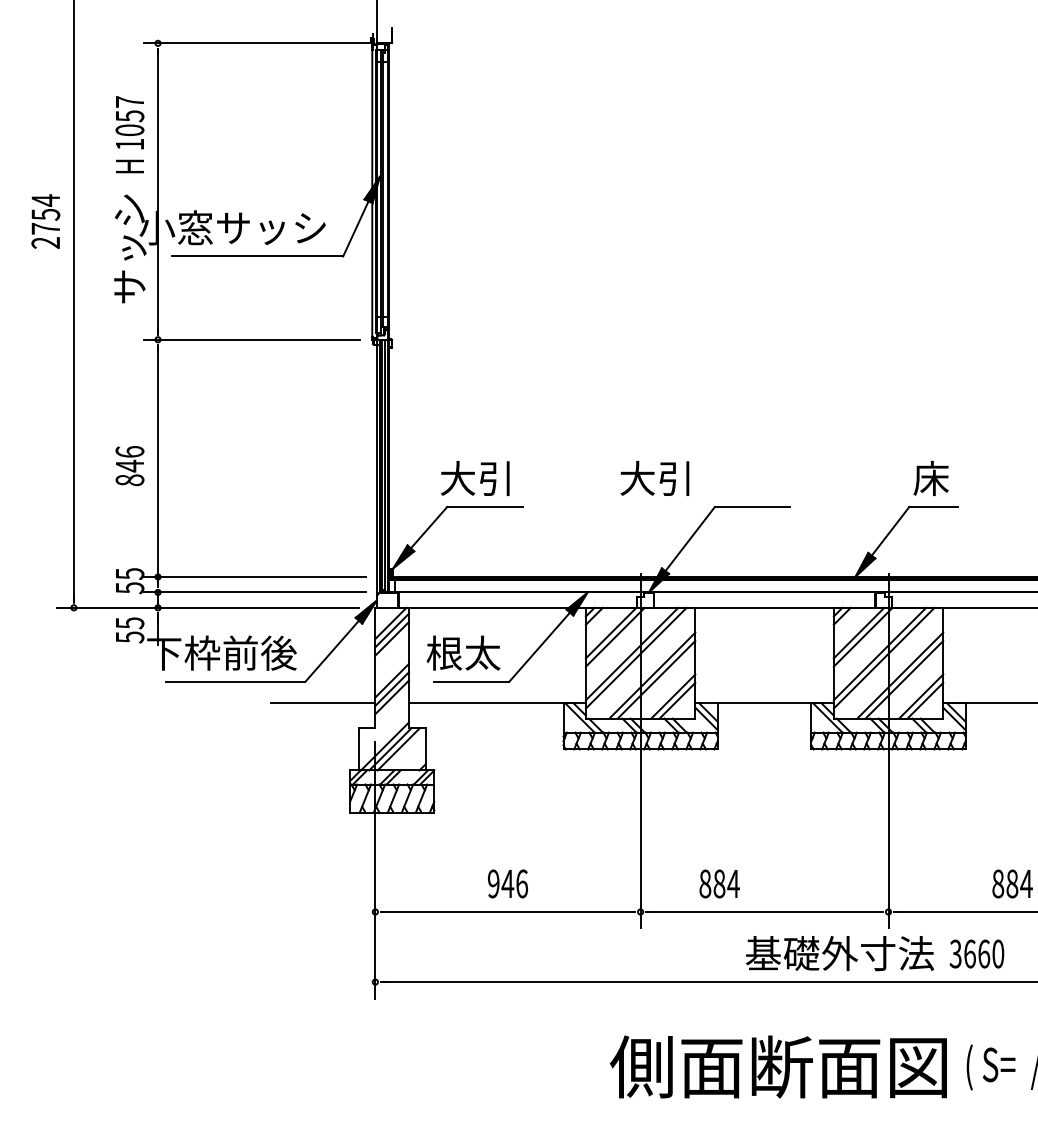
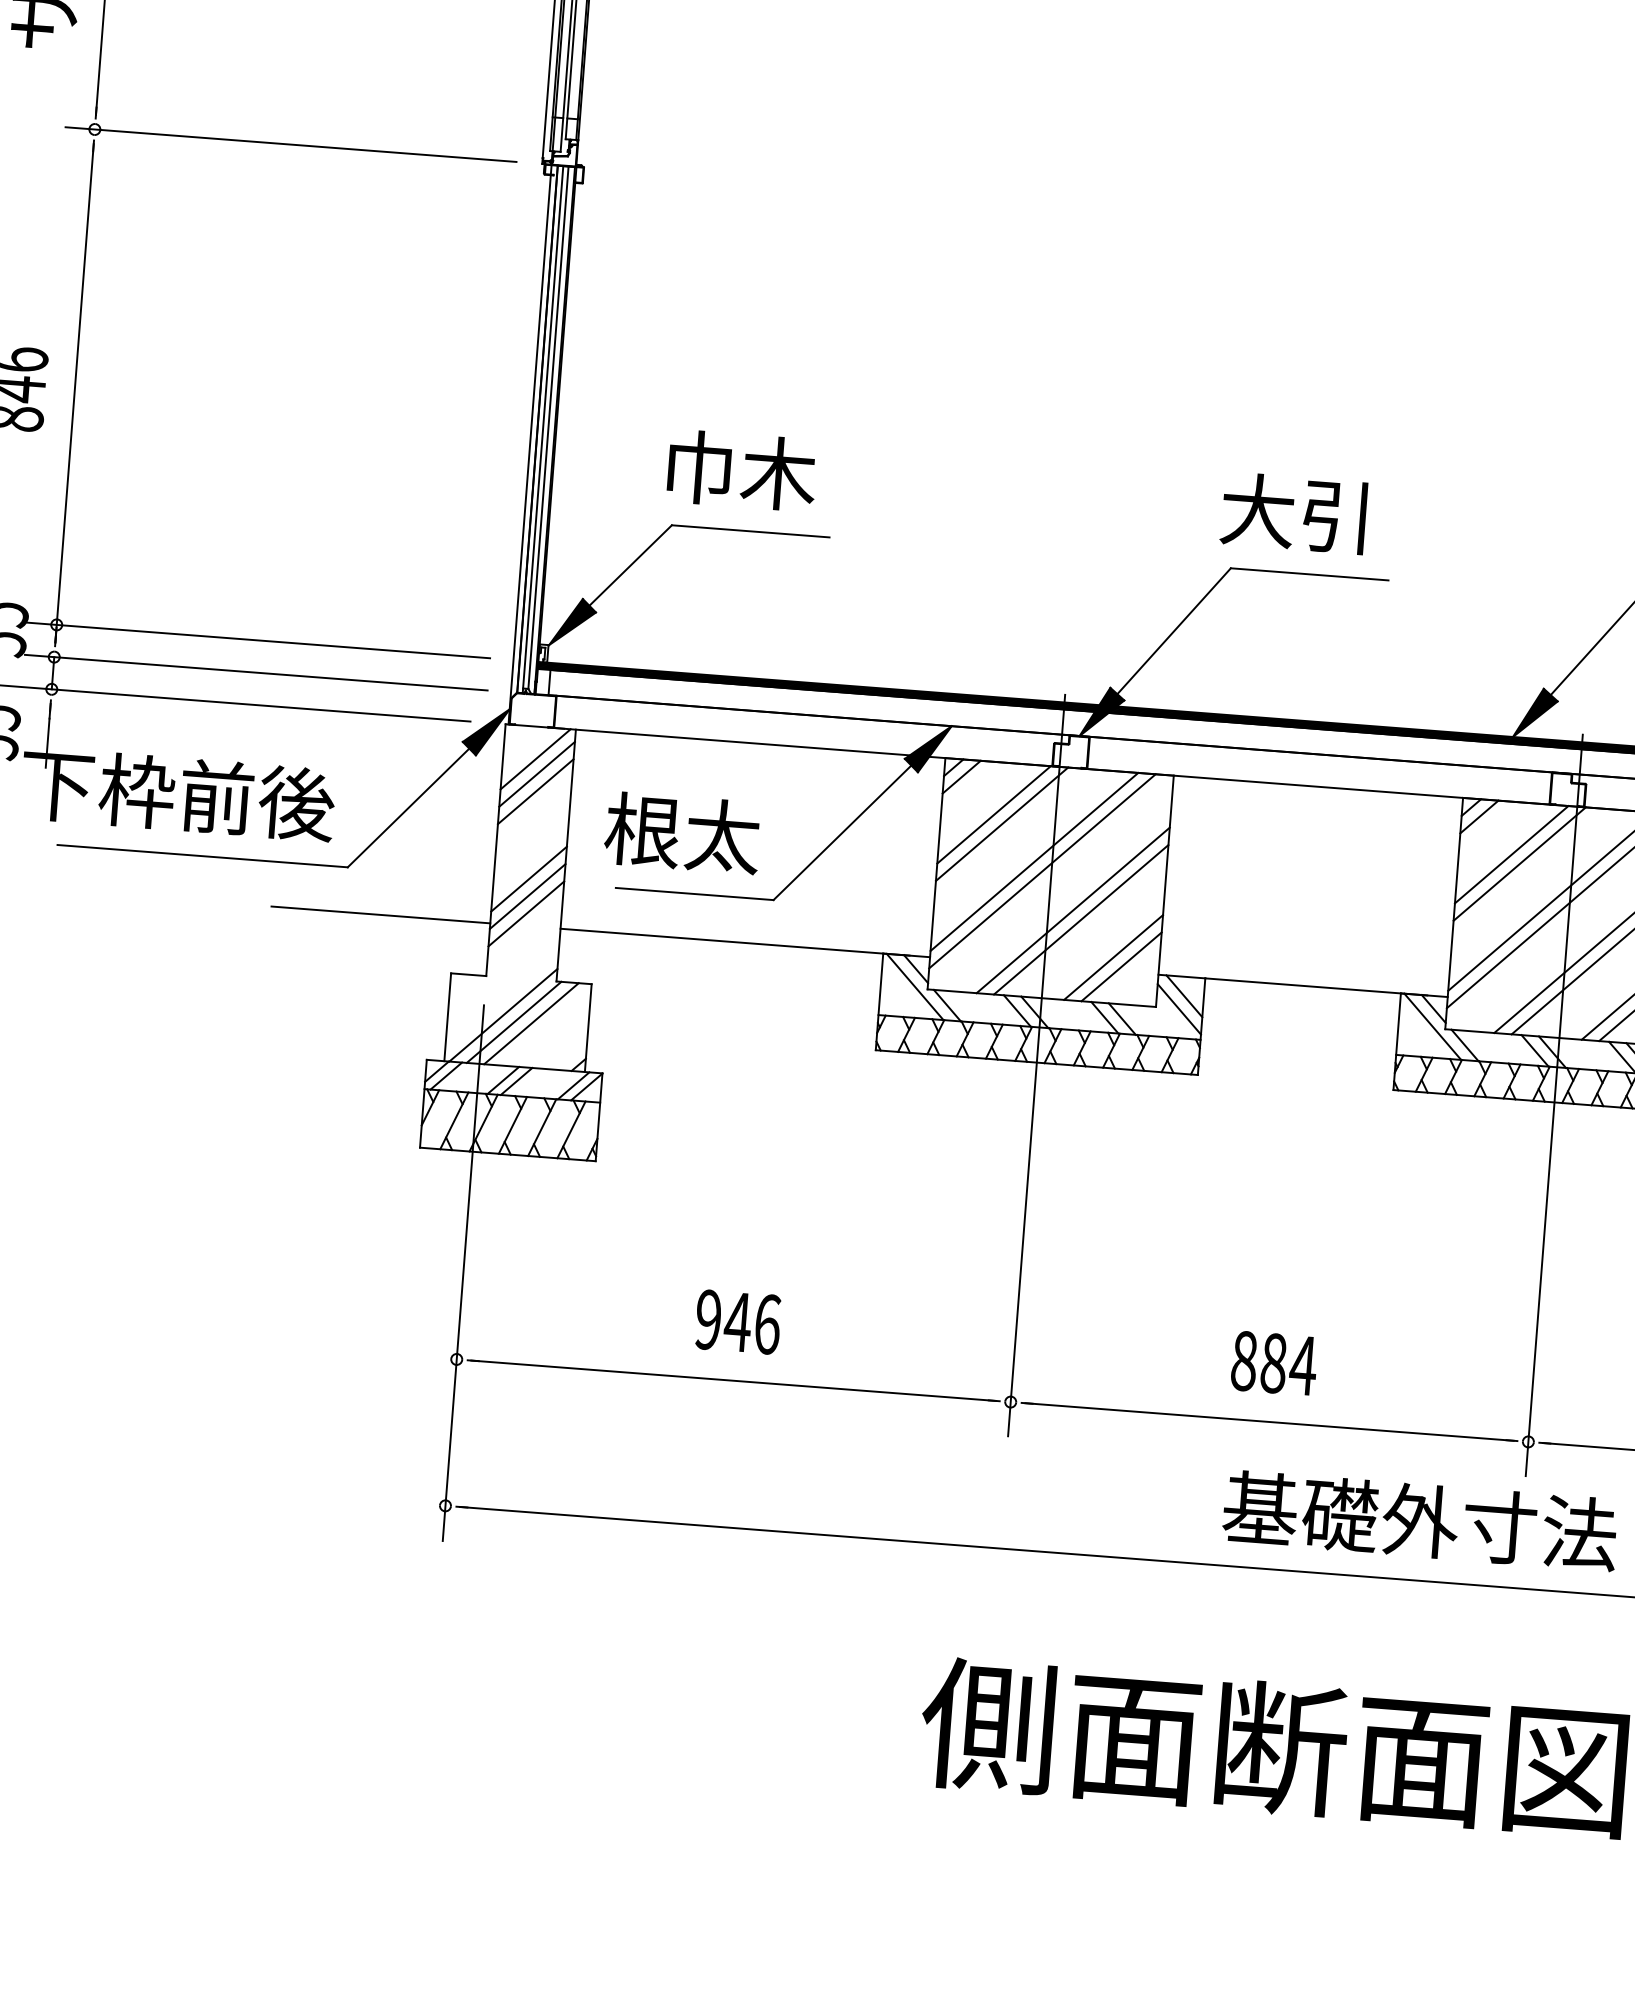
text: (476, 478) -> (737, 470), 大引 -> 巾木
text: (654, 478) -> (1293, 513), moved
text: (719, 883) -> (1273, 1362), moved

